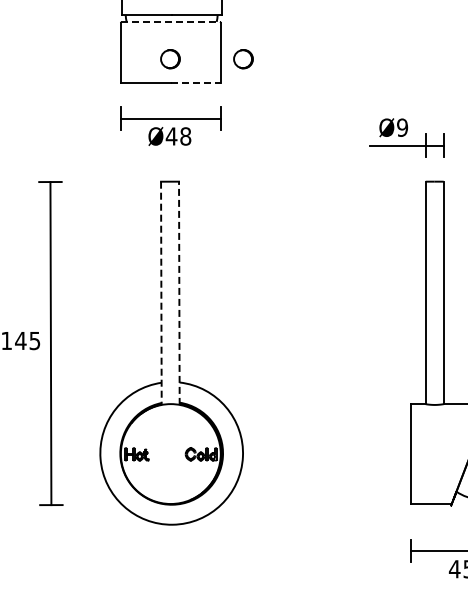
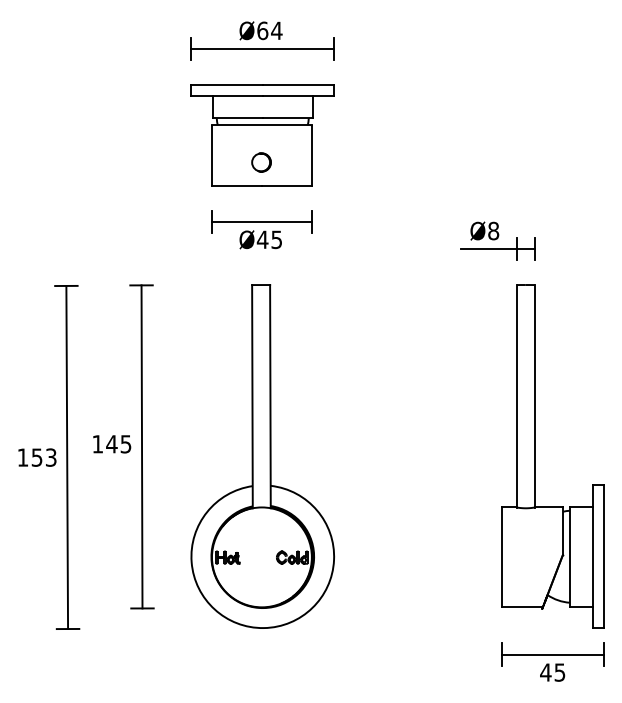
line: (170, 22) -> (261, 125), dashed -> solid
part: (243, 59) -> (334, 162), removed
line: (196, 82) -> (287, 185), dashed -> solid
text: (402, 128) -> (493, 231), Ø9 -> Ø8
text: (185, 136) -> (276, 239), Ø48 -> Ø45
line: (161, 293) -> (252, 396), dashed -> solid
line: (179, 293) -> (270, 396), dashed -> solid

